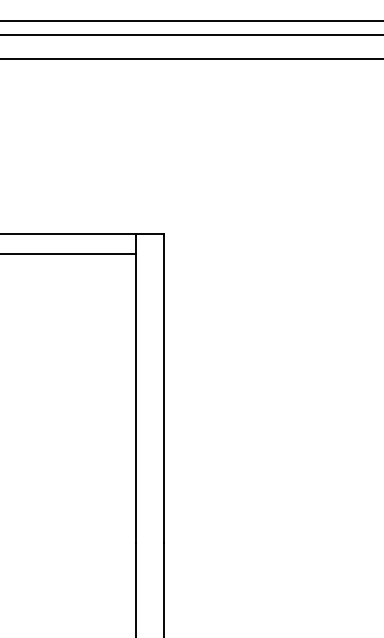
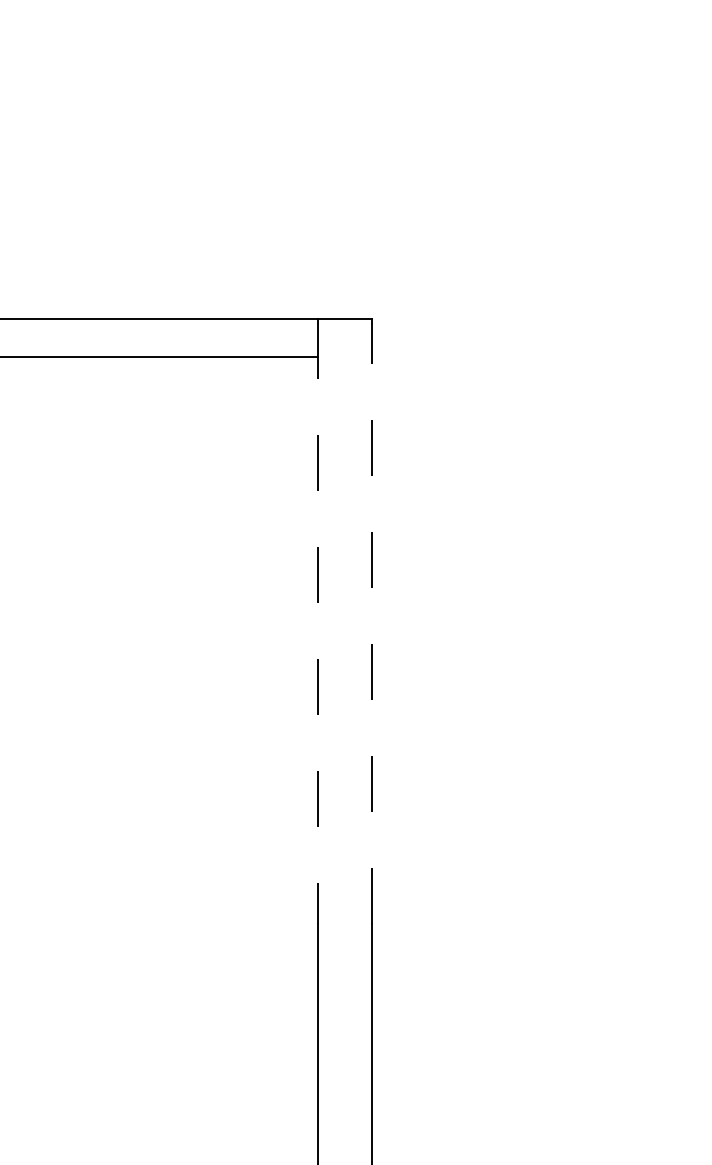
line: (136, 389) -> (317, 623), solid -> dashed
line: (164, 389) -> (372, 623), solid -> dashed

